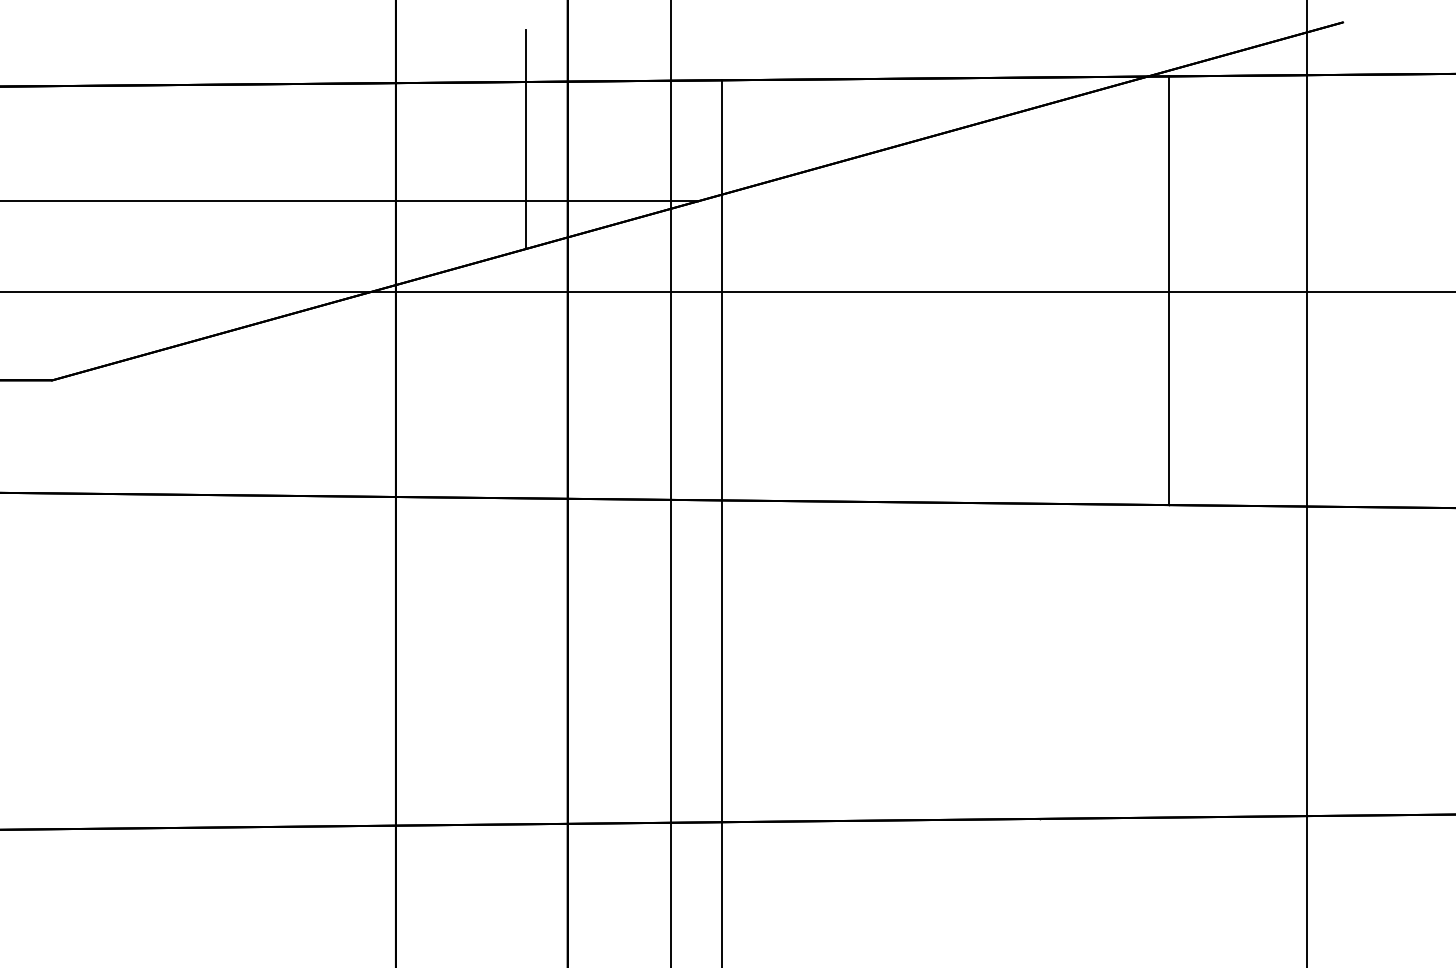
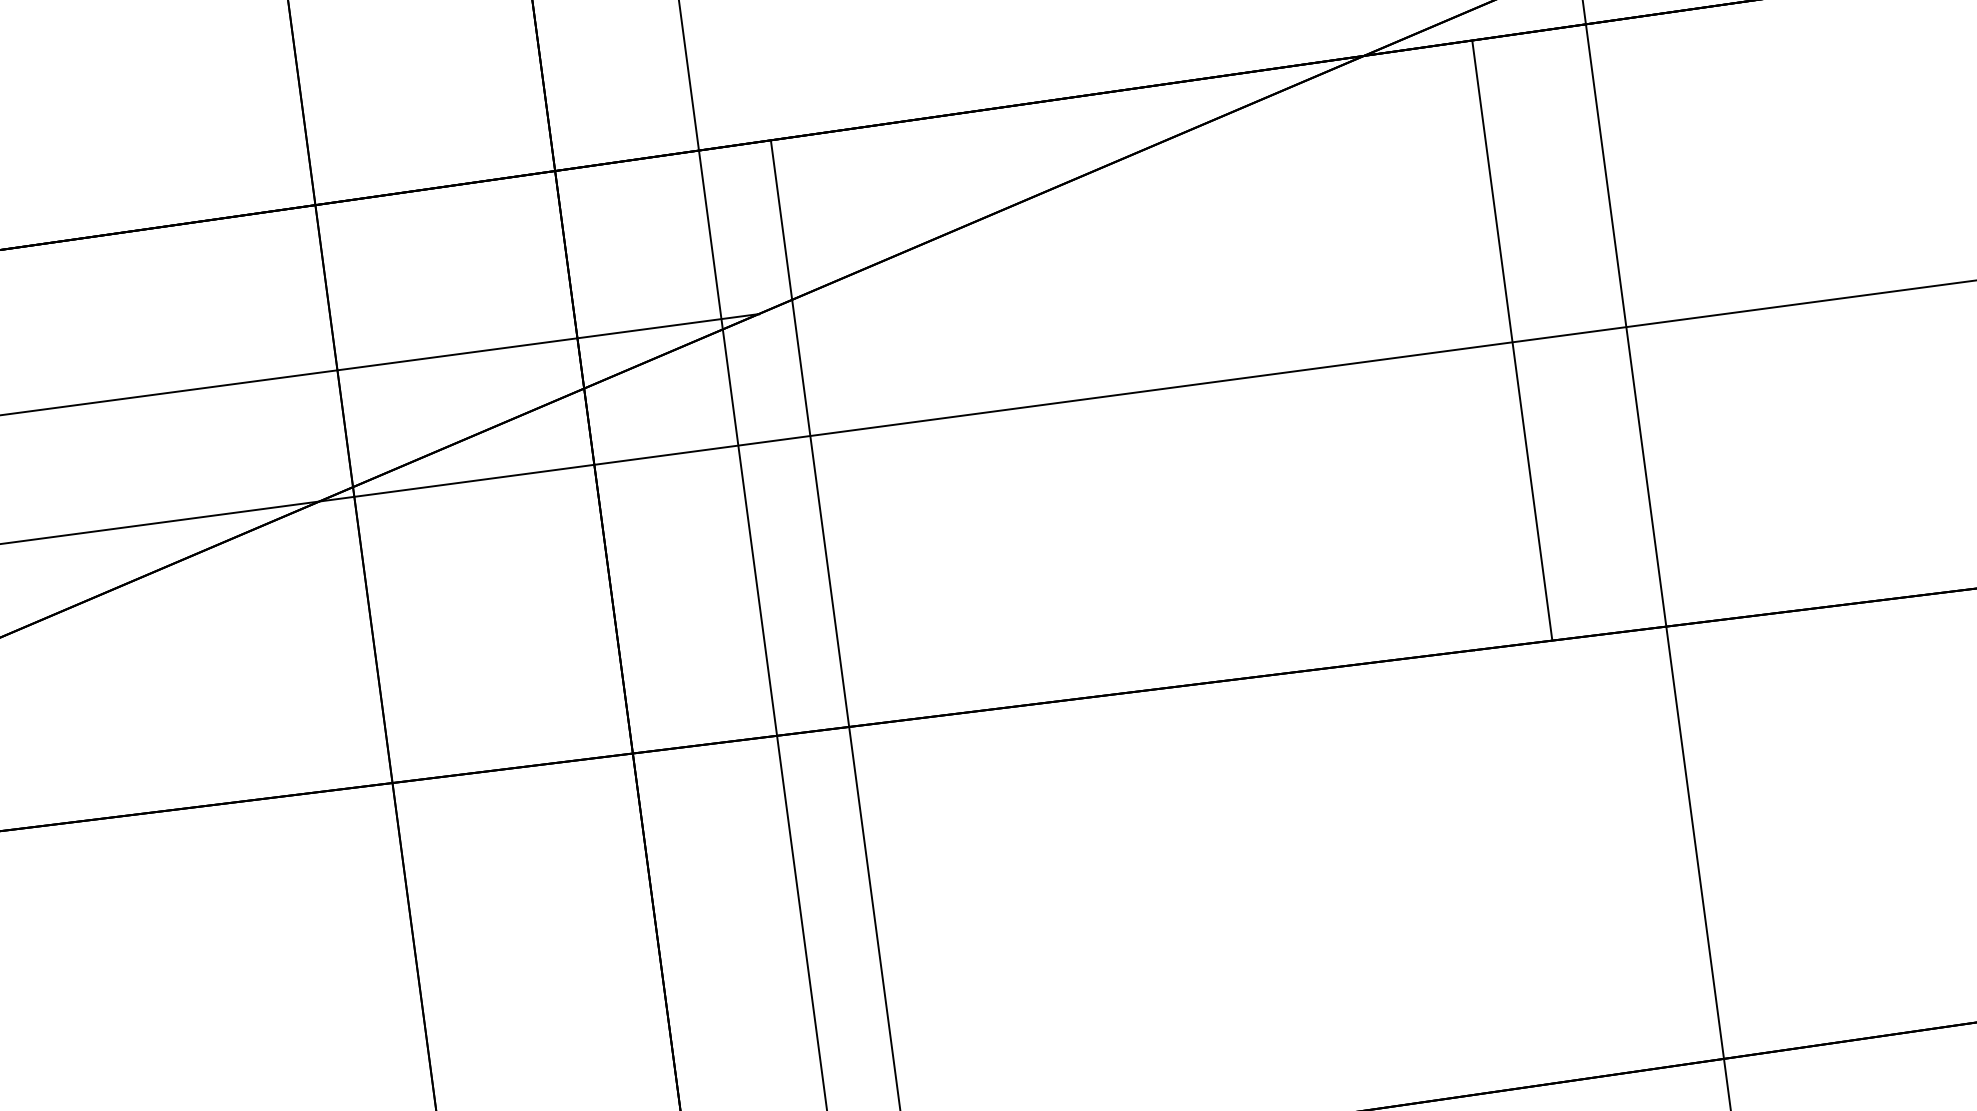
line: (525, 139) -> (506, 259), removed
line: (1169, 290) -> (1512, 340), moved

